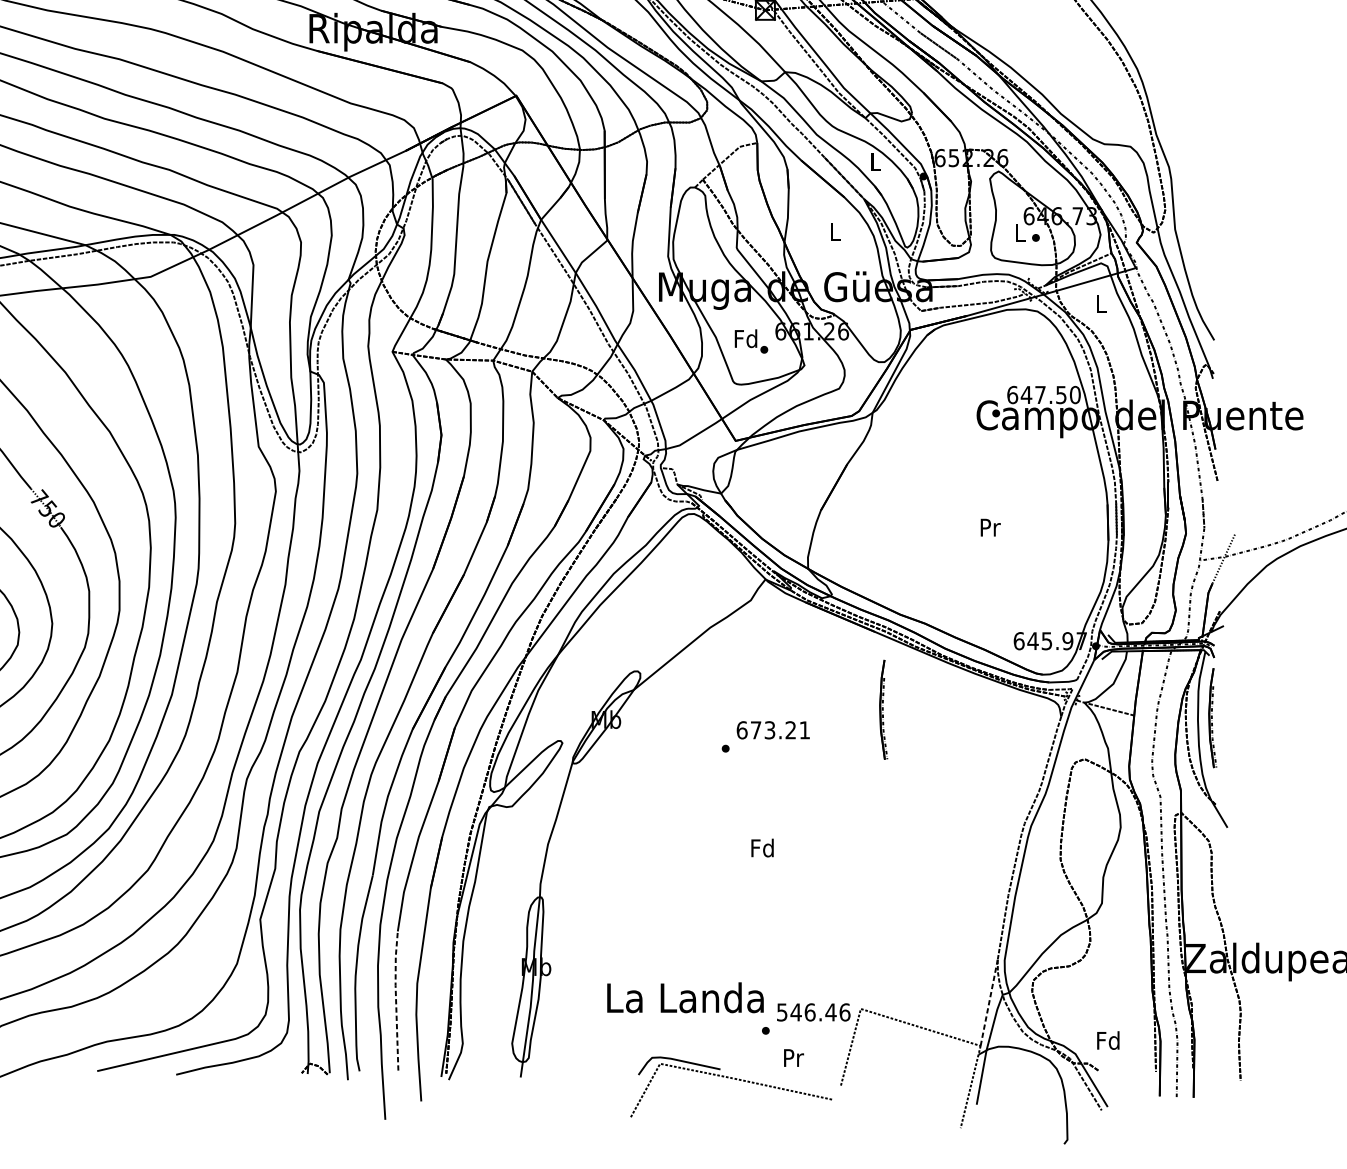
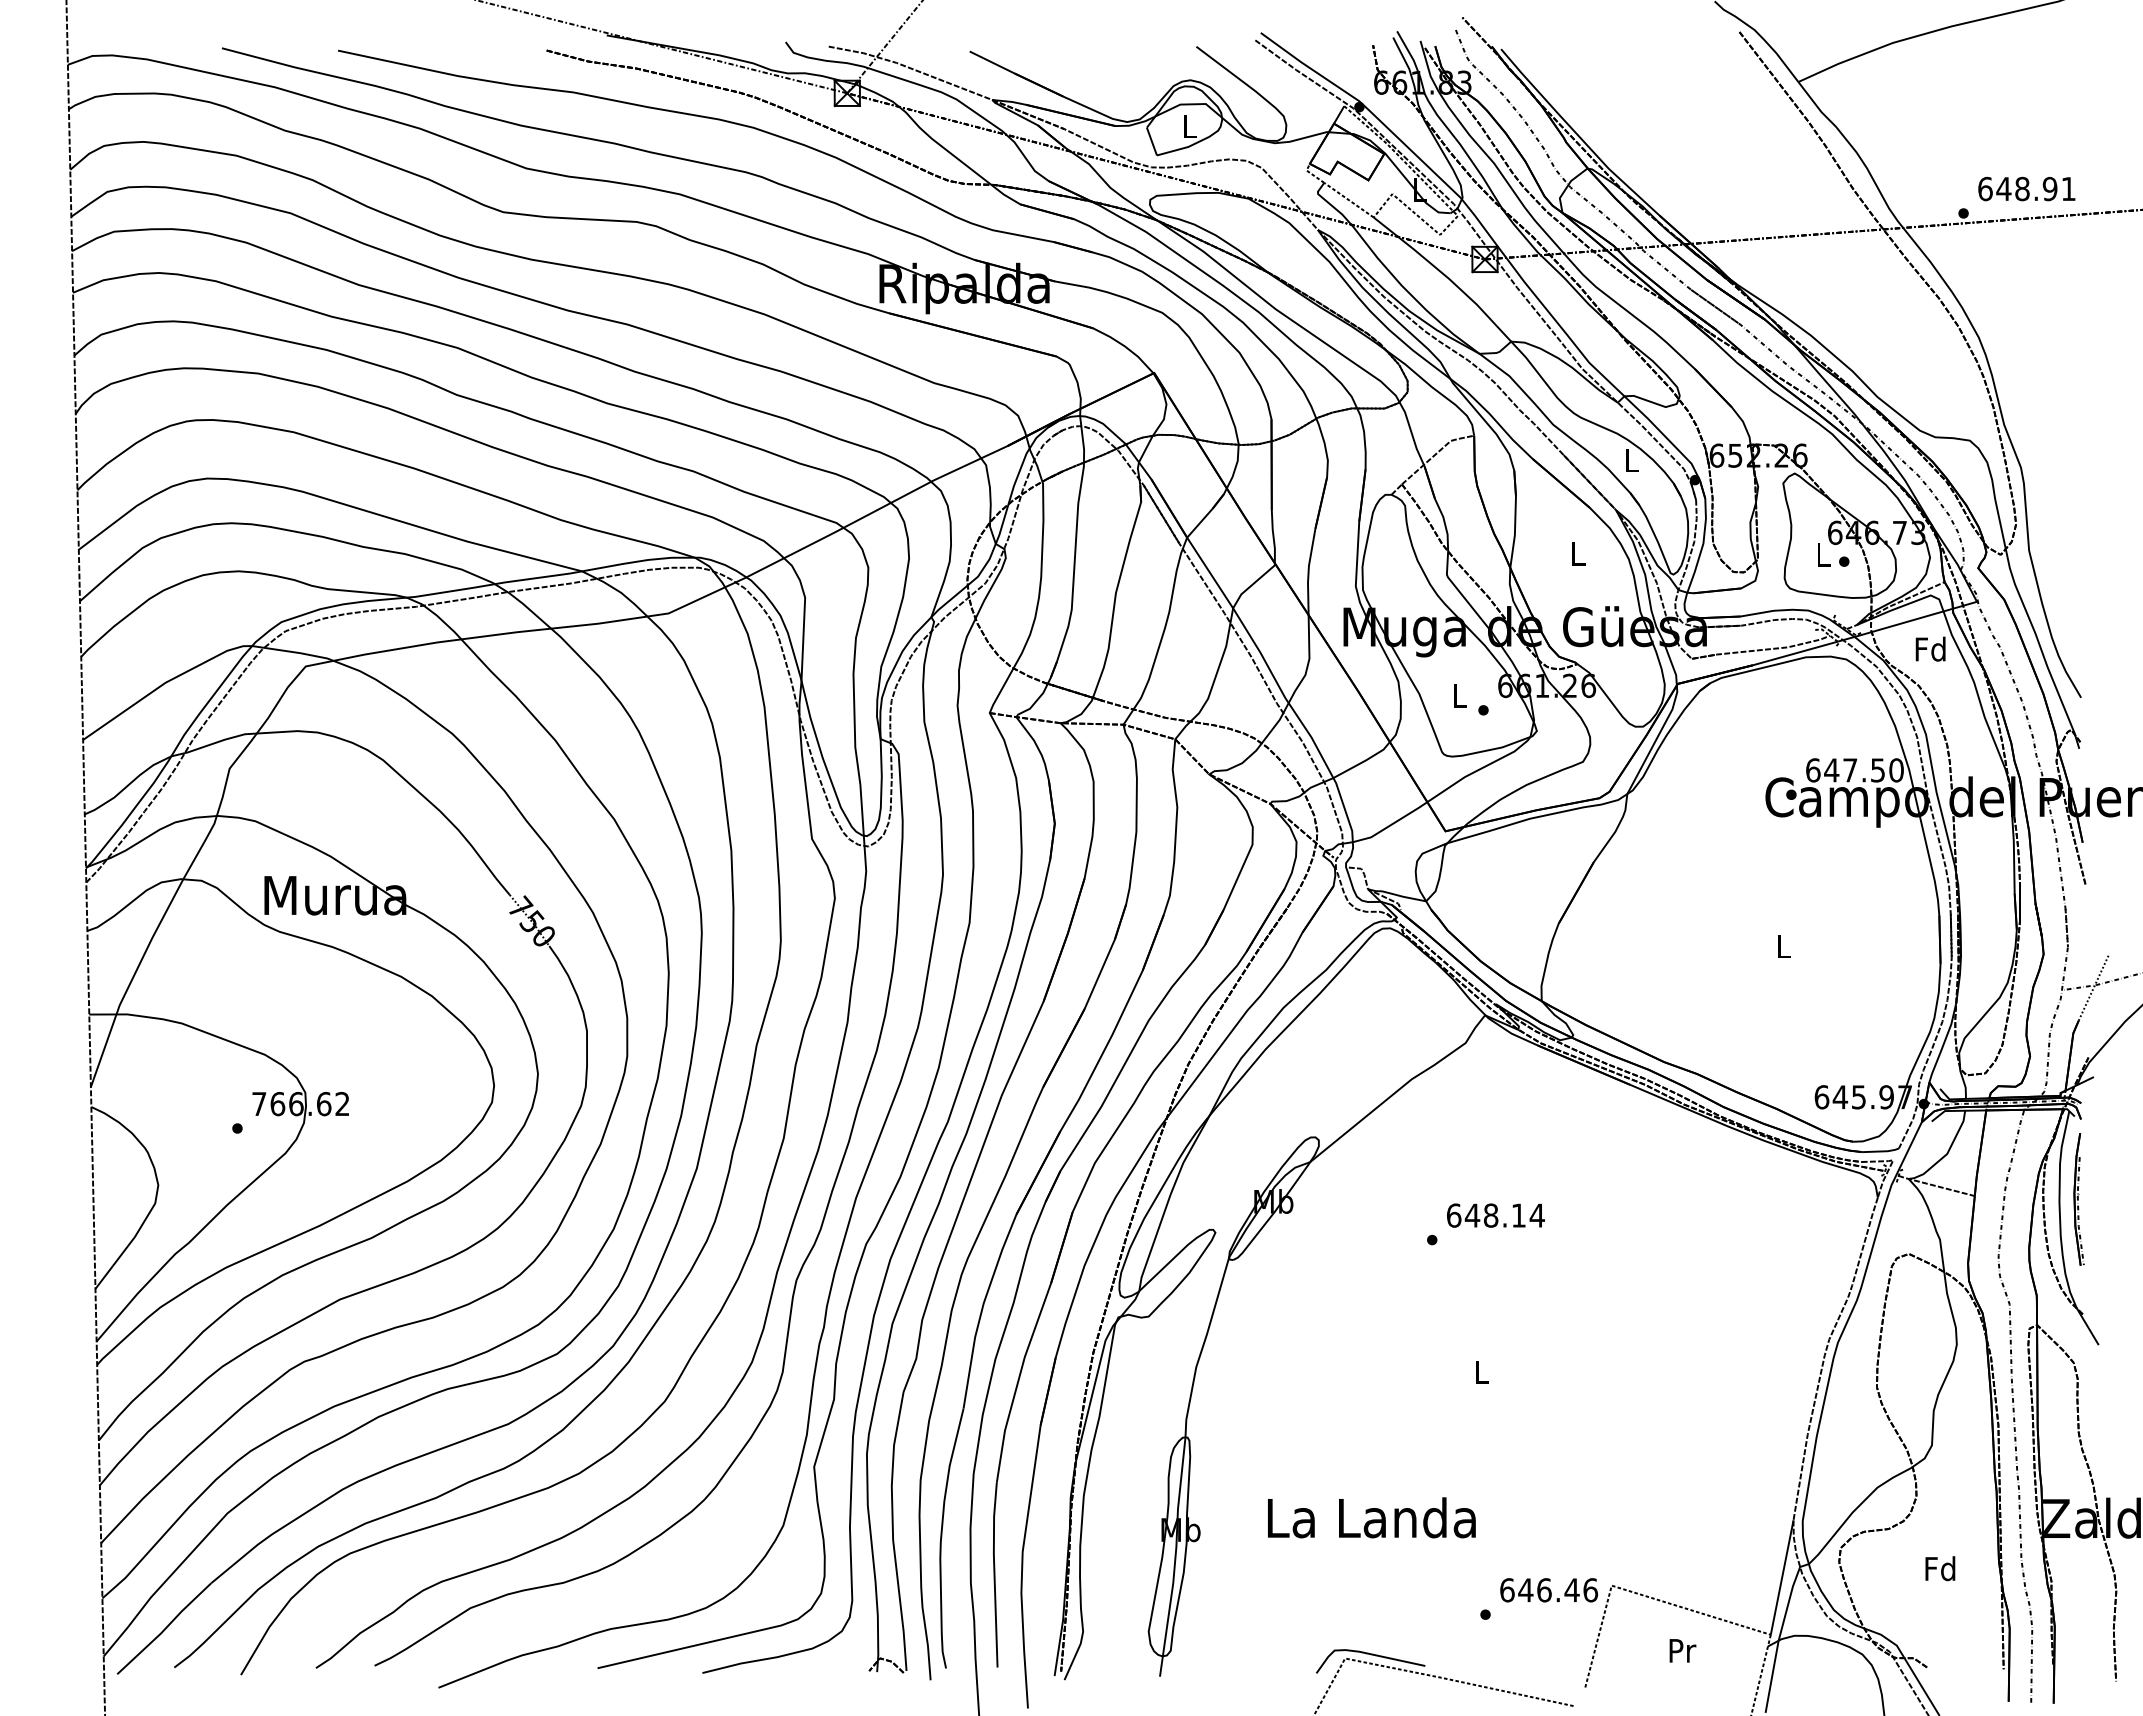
text: (1100, 303) -> (1930, 648), L -> Fd
text: (746, 338) -> (1459, 695), Fd -> L
text: (990, 527) -> (1784, 946), Pr -> L
part: (883, 709) -> (1641, 1188), removed
text: (780, 730) -> (1504, 1215), 673.21 -> 648.14
text: (762, 847) -> (1480, 1371), Fd -> L
text: (685, 997) -> (1371, 1517), moved
line: (396, 1000) -> (994, 1574), dashed -> solid
line: (989, 1002) -> (1782, 1577), dashed -> solid
text: (782, 1012) -> (1507, 1590), 546.46 -> 646.46
text: (1108, 1040) -> (1940, 1568), moved
text: (793, 1057) -> (1682, 1650), moved

